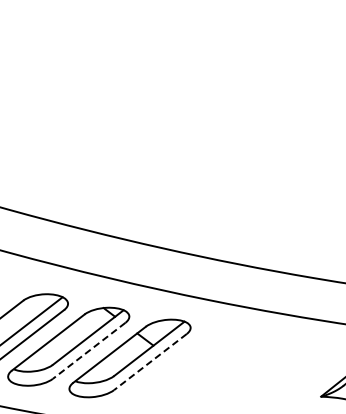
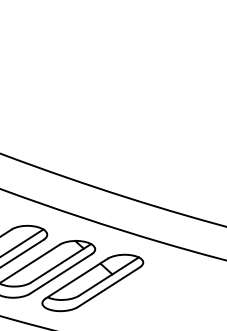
line: (89, 350) -> (61, 273), dashed -> solid
line: (150, 362) -> (108, 287), dashed -> solid

